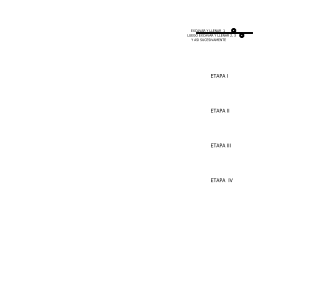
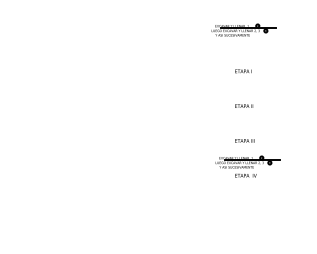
part: (223, 166) -> (247, 161), added

